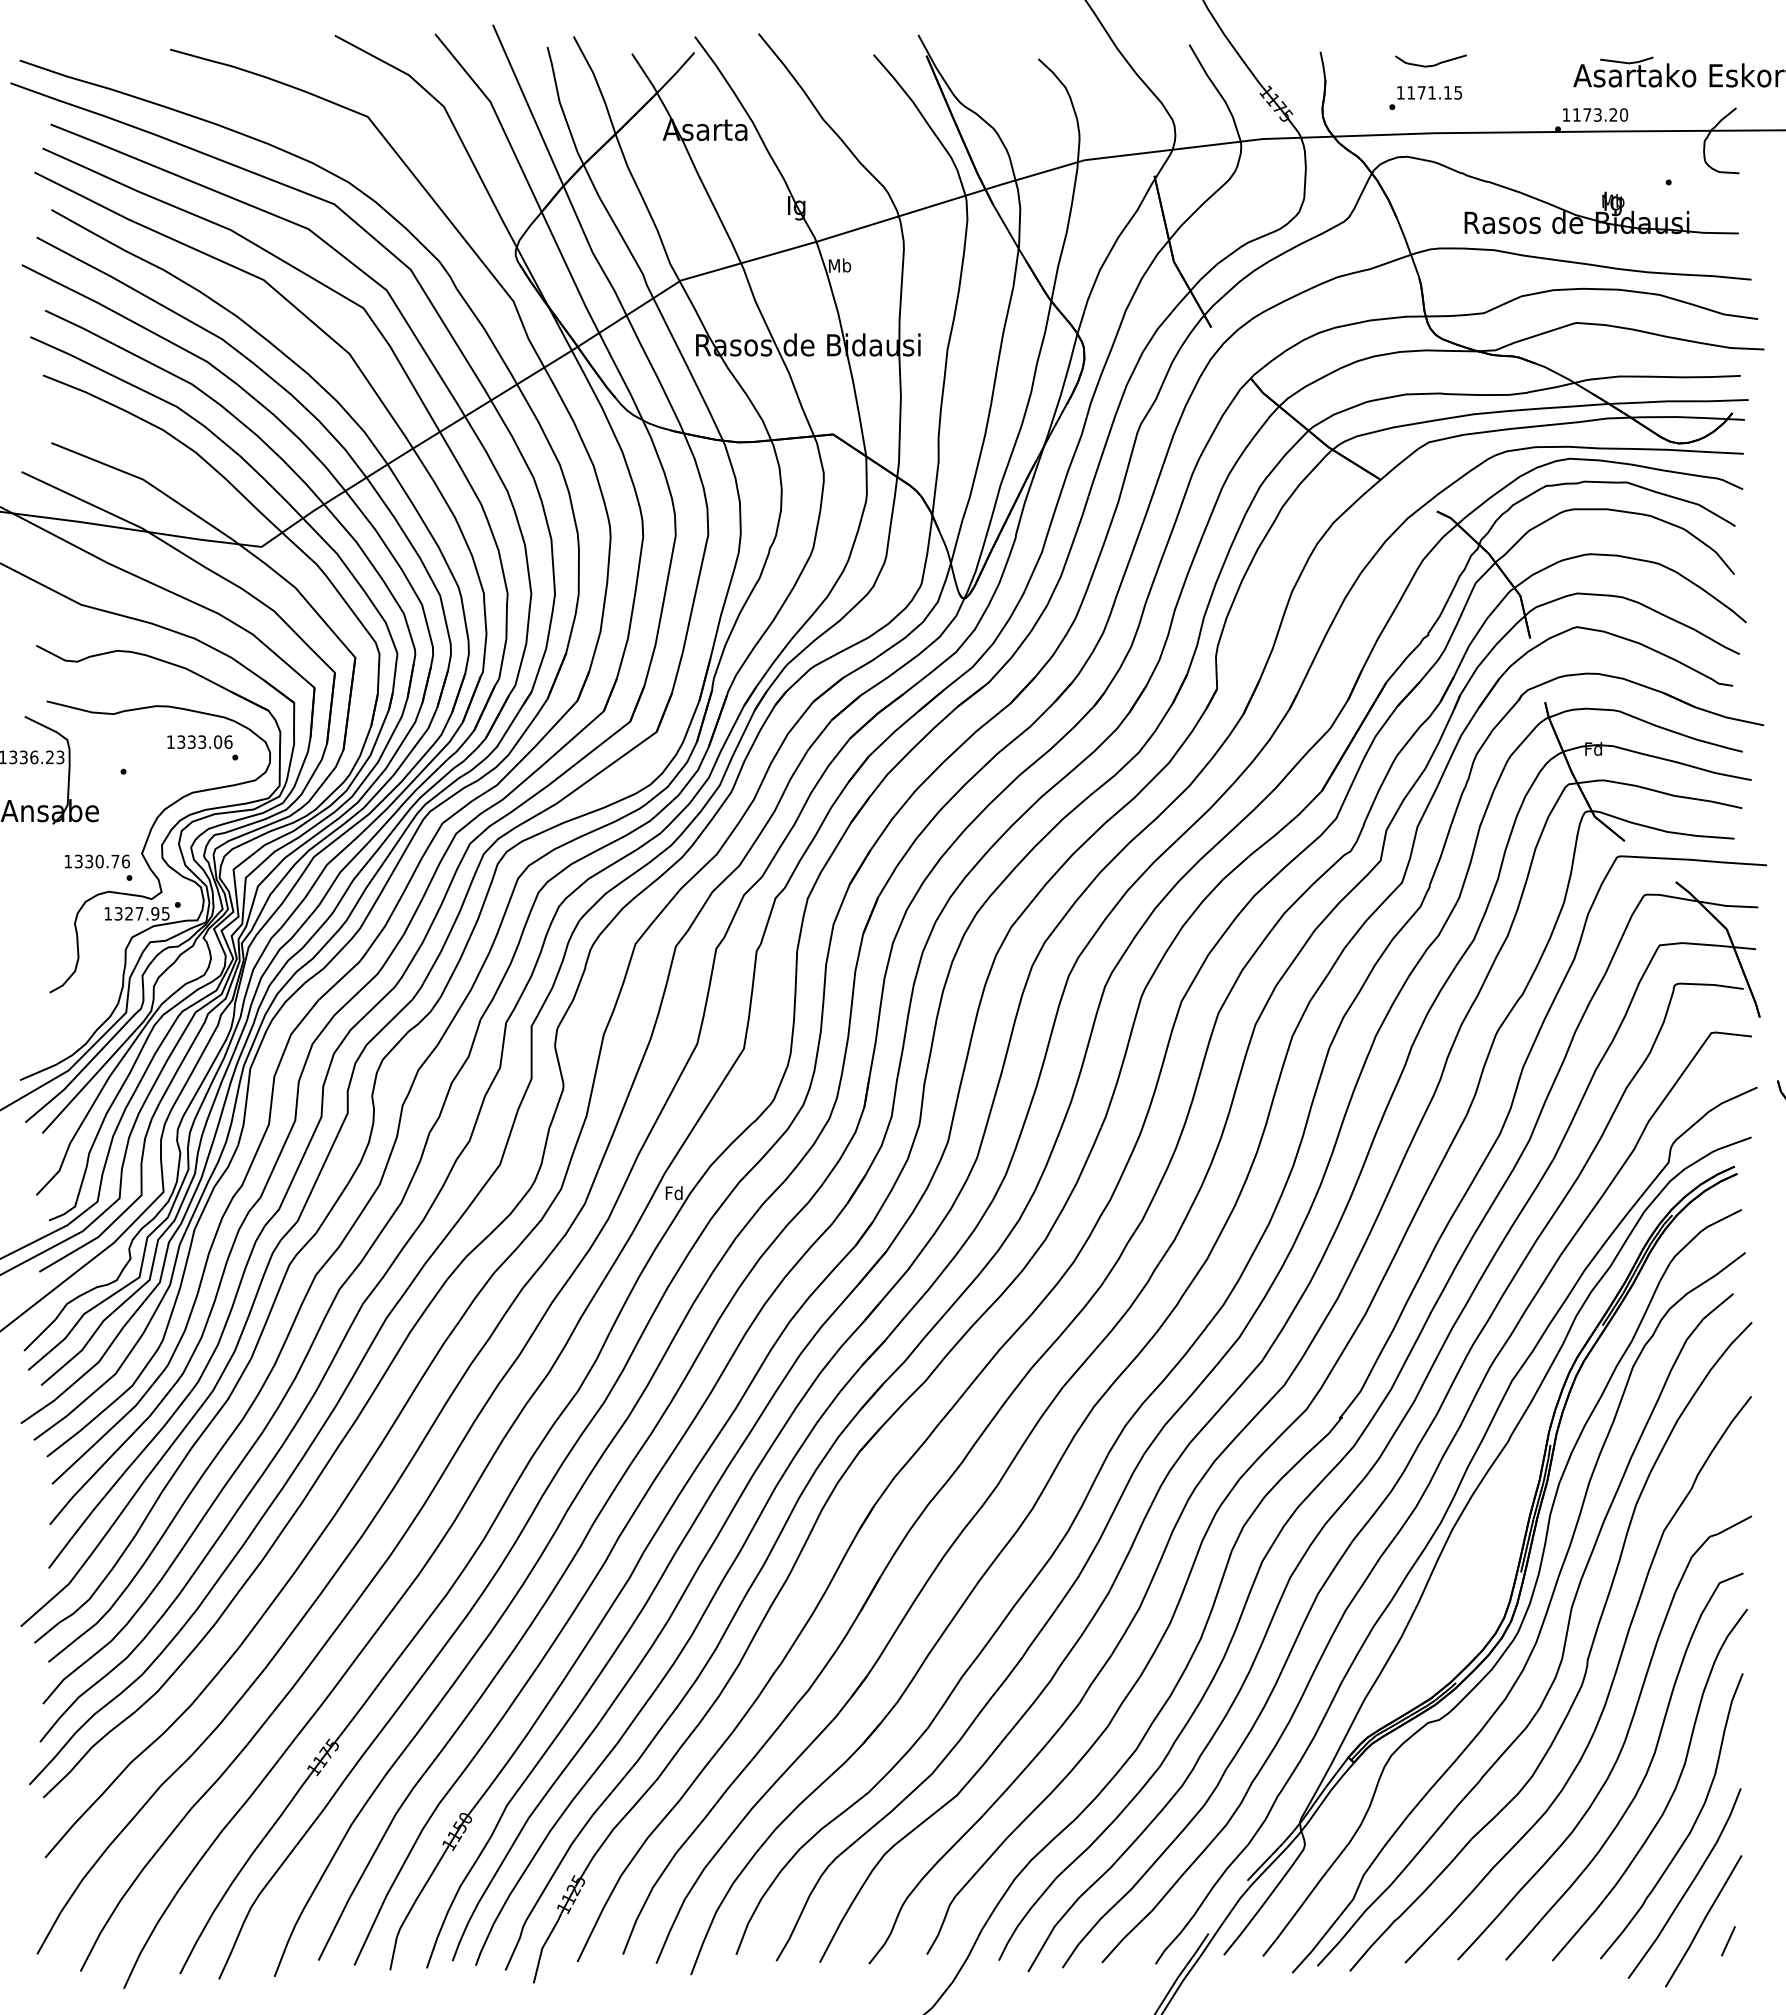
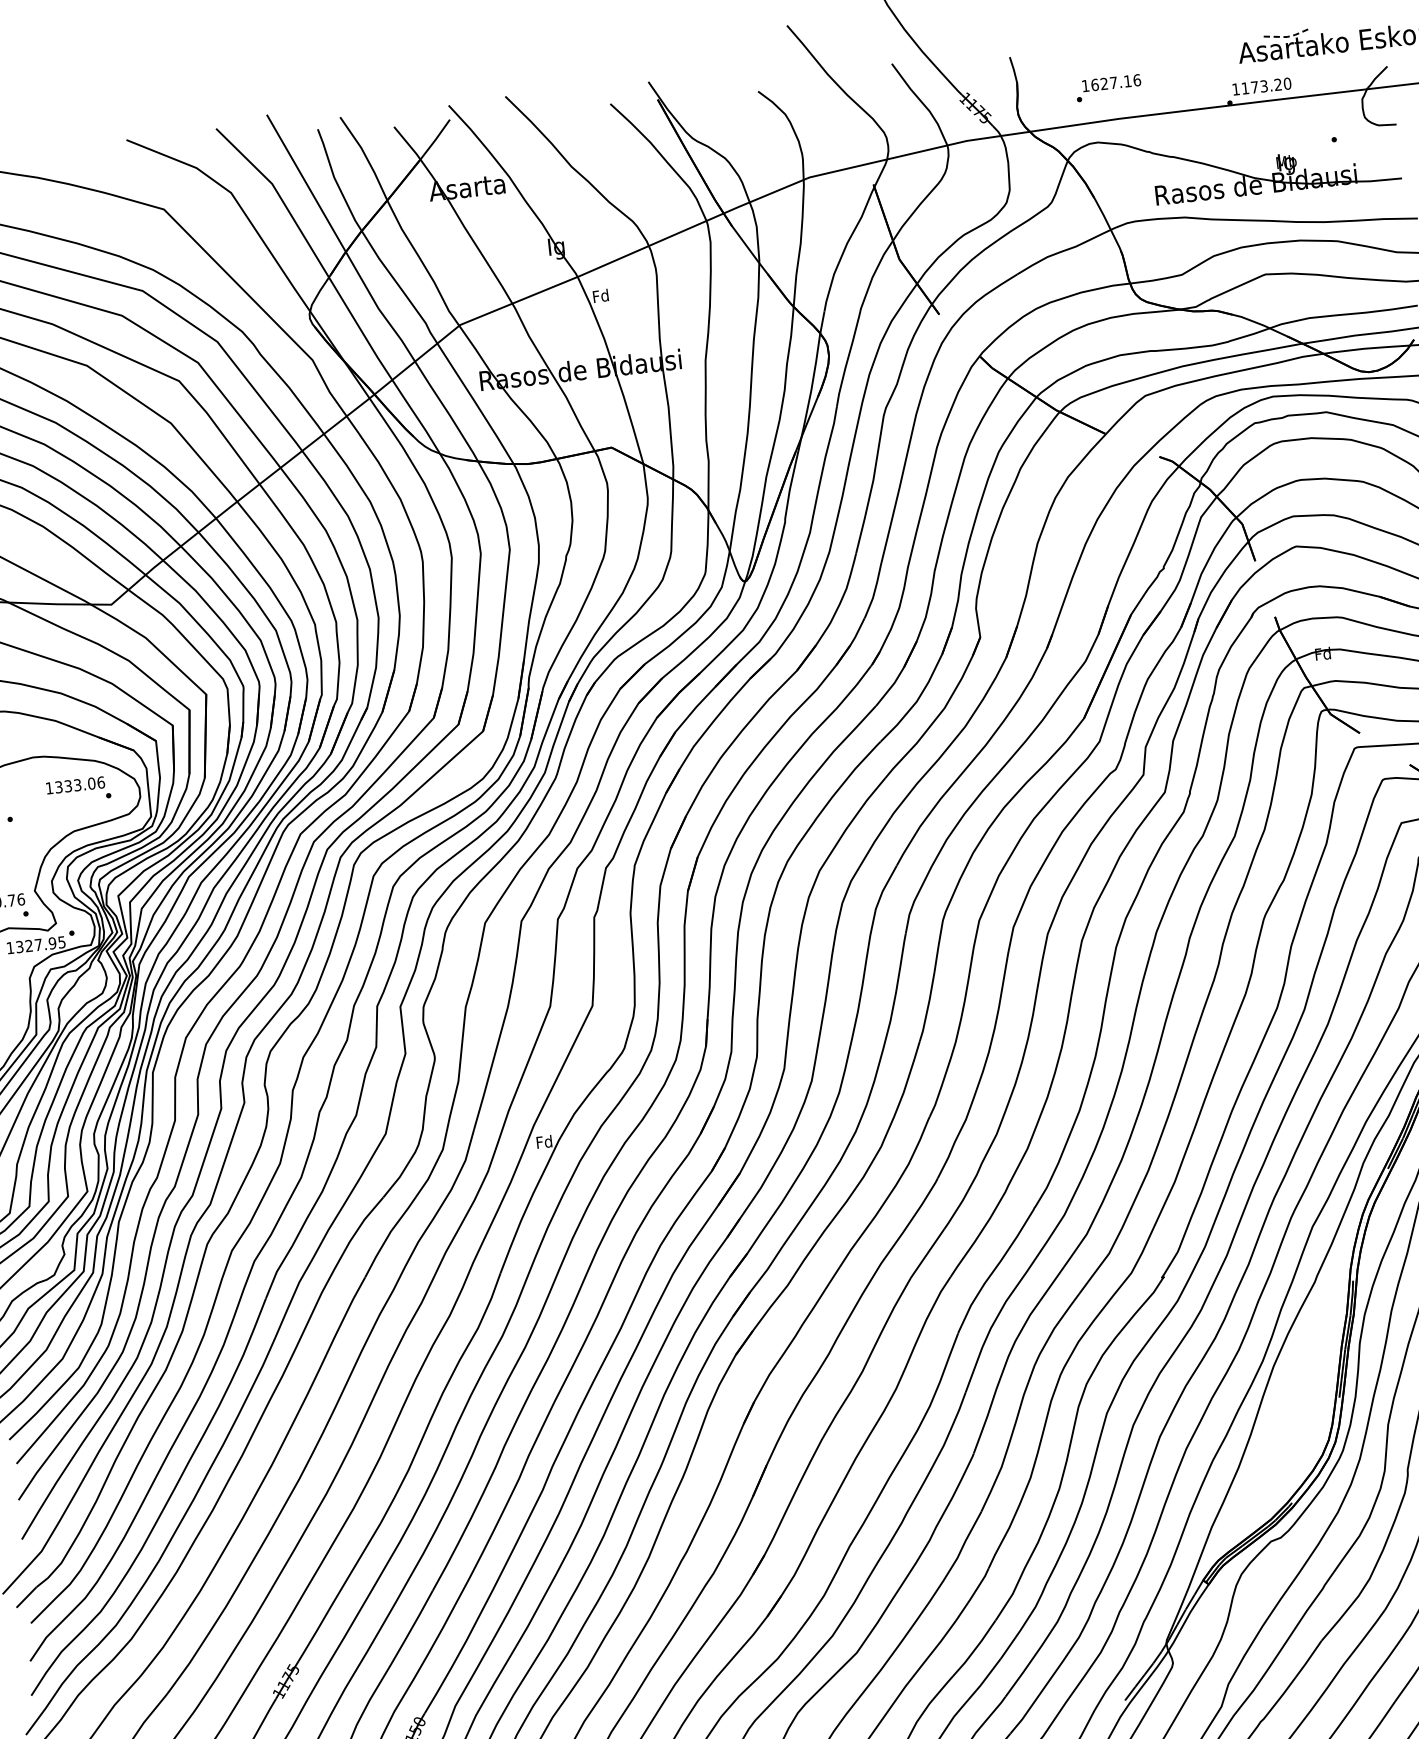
line: (1628, 63) -> (1286, 37), solid -> dashed
curve: (1433, 64) -> (1112, 57), removed
text: (1434, 92) -> (1115, 82), 1171.15 -> 1627.16
text: (839, 265) -> (600, 295), Mb -> Fd

